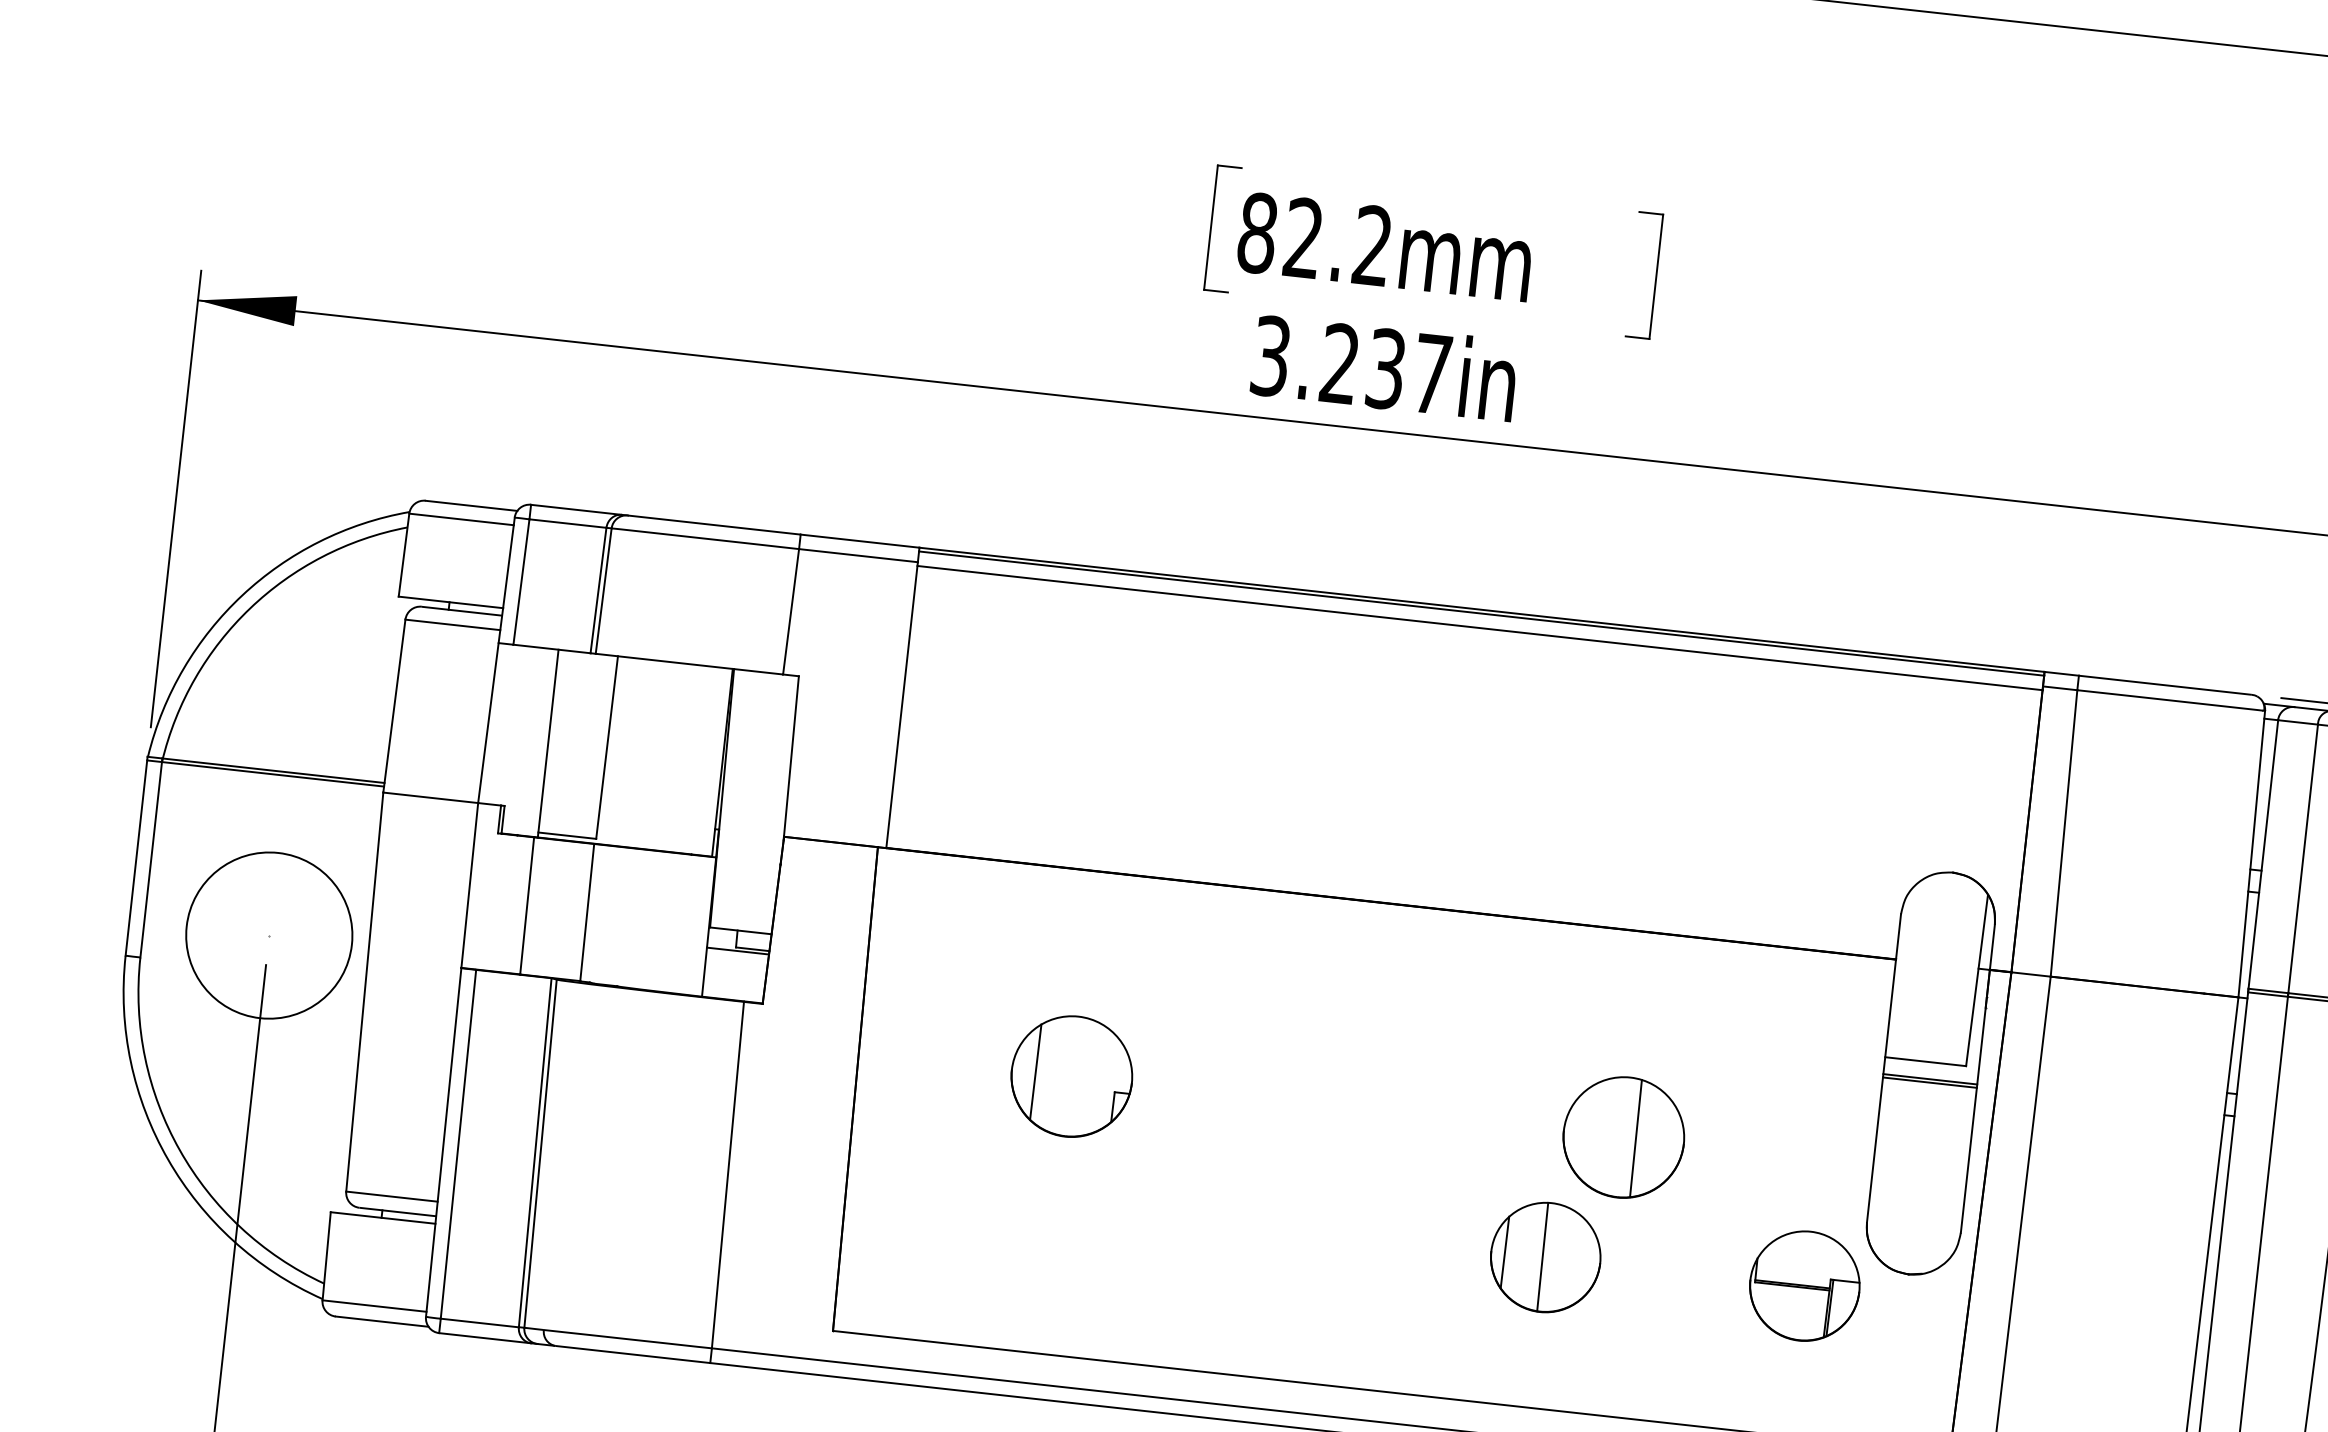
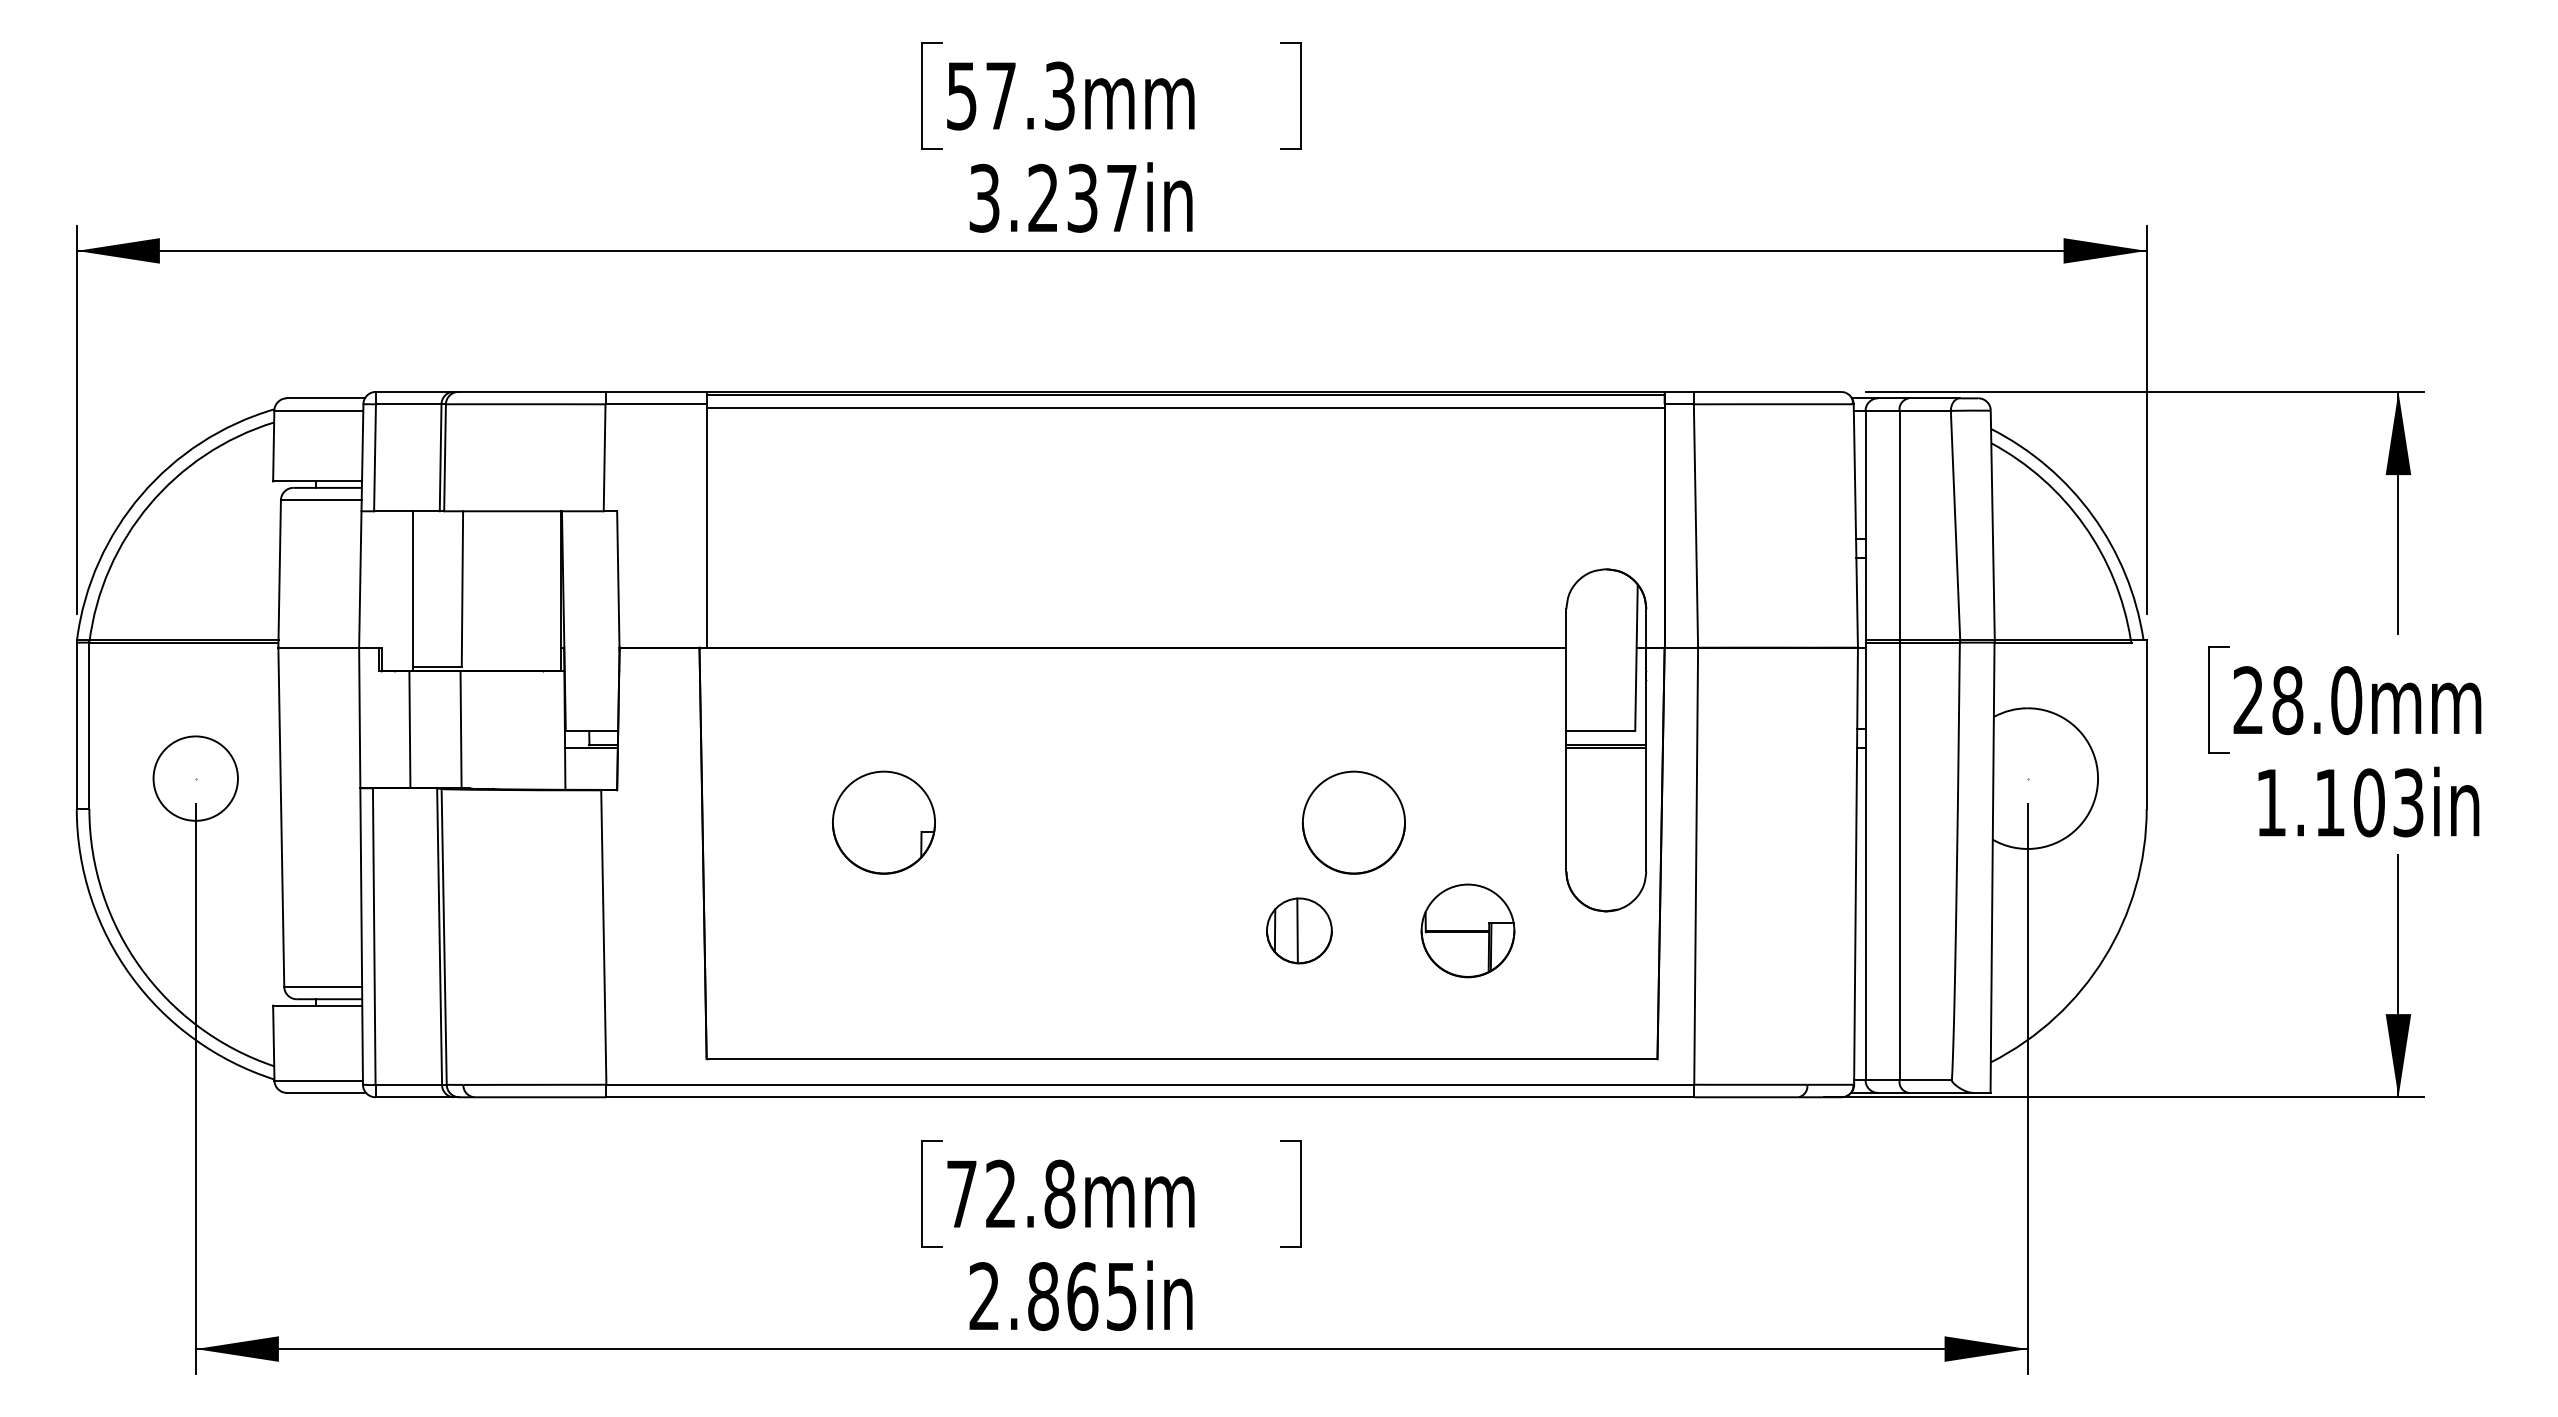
text: (1314, 238) -> (1010, 95), 82.2mm -> 57.3mm
circle: (269, 935) -> (195, 778), size x0.6
line: (1035, 1071) -> (852, 821), removed
line: (1635, 1138) -> (1363, 822), removed
part: (1545, 1257) -> (1299, 930), size x0.7
part: (1804, 1285) -> (1467, 930), moved

